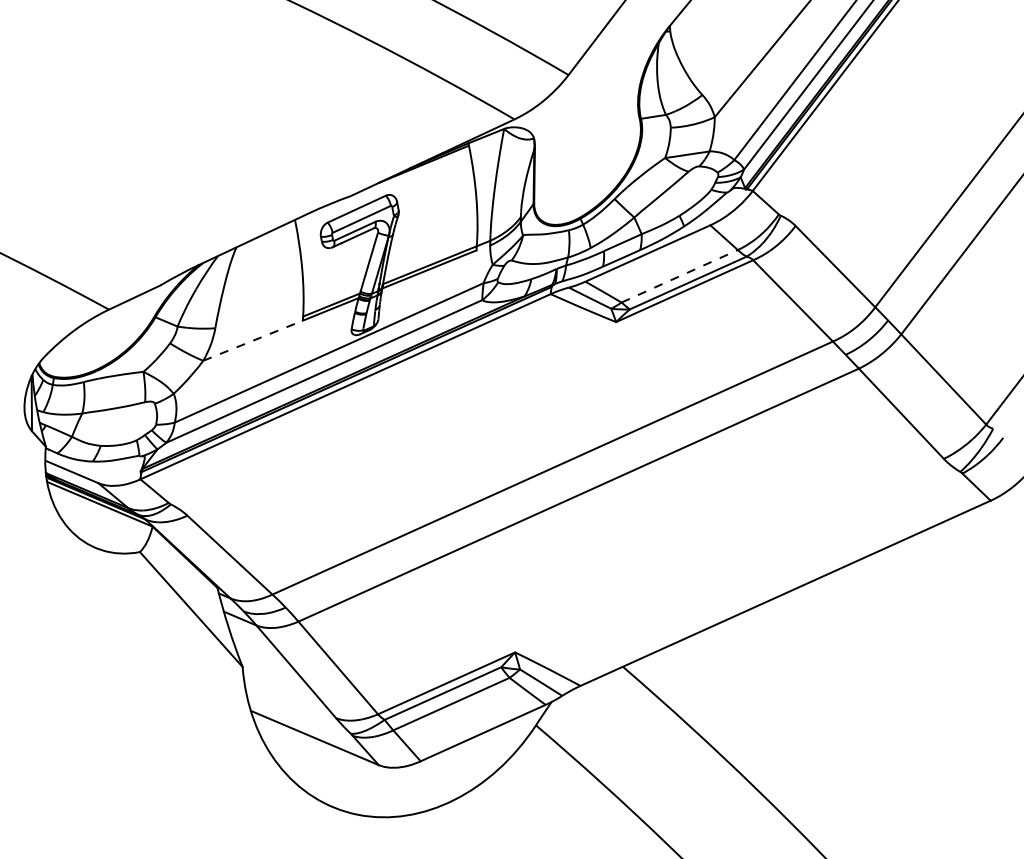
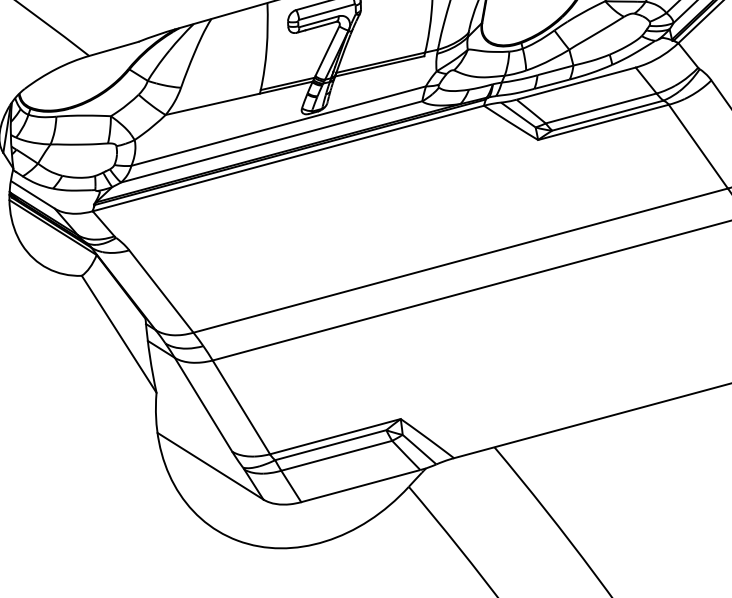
line: (679, 276) -> (600, 108), dashed -> solid
line: (253, 340) -> (213, 104), dashed -> solid

